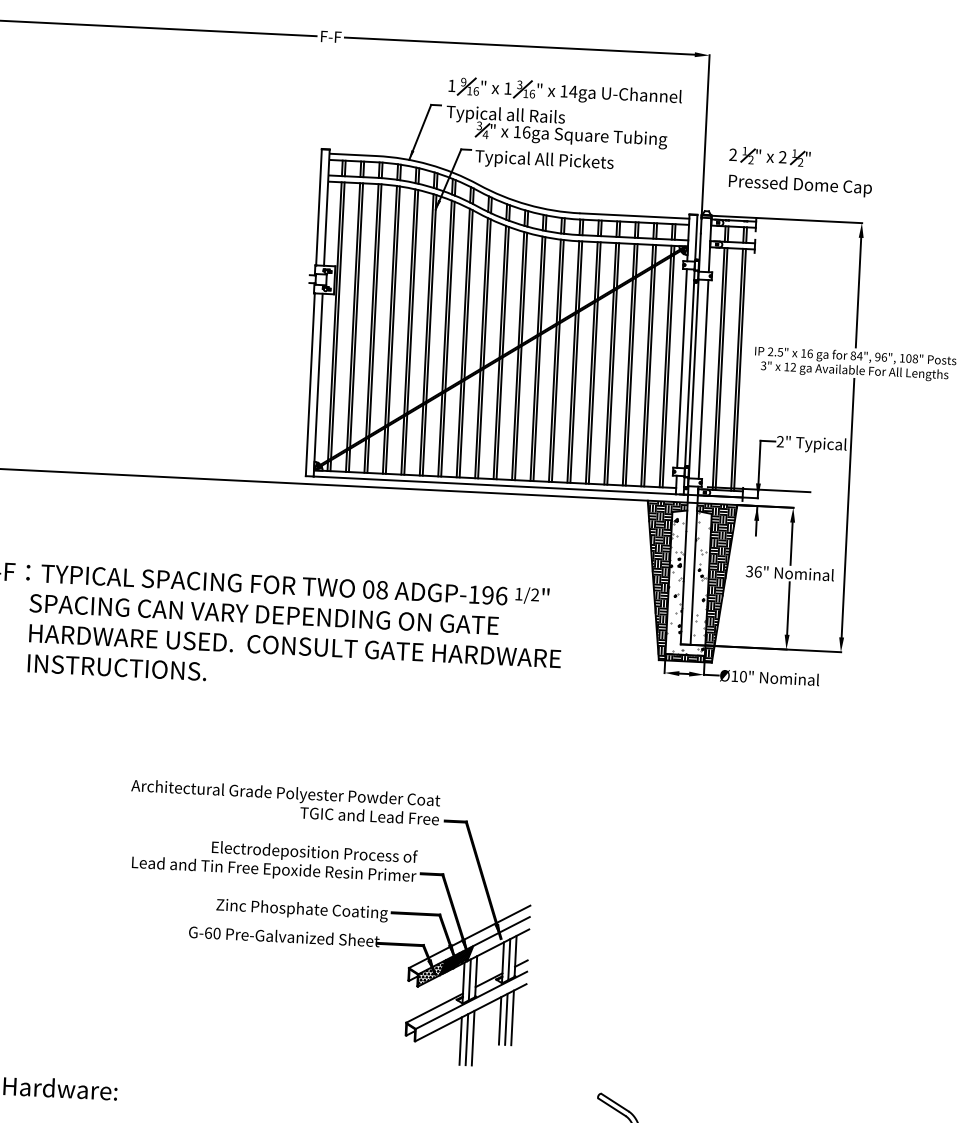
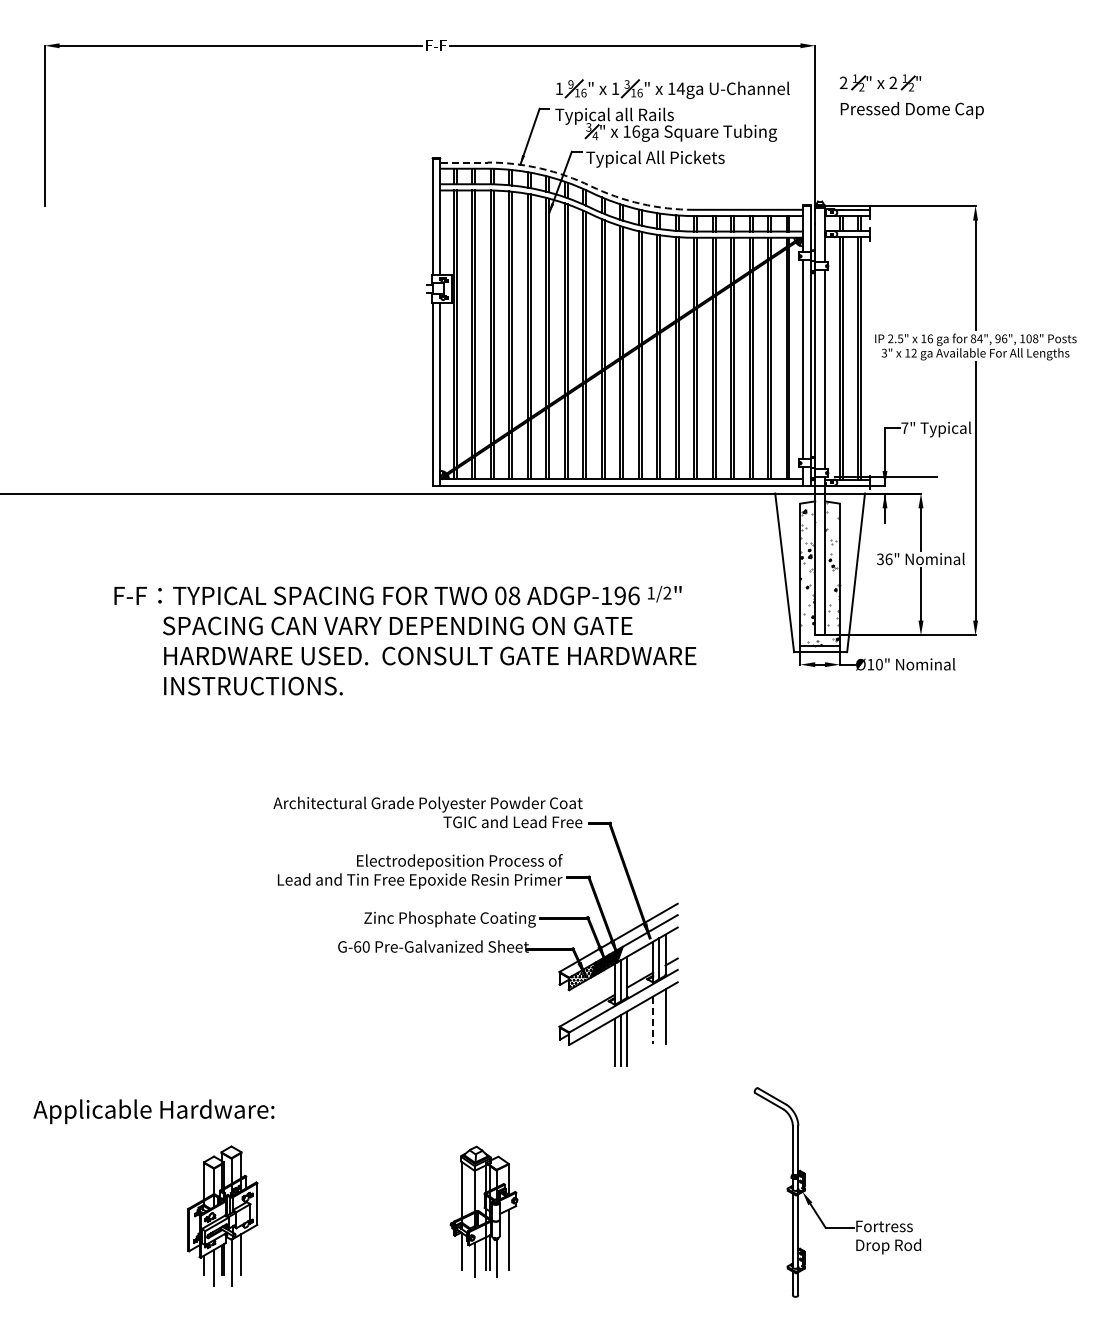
part: (800, 171) -> (911, 96), moved
line: (458, 175) -> (570, 177), solid -> dashed
text: (780, 441) -> (904, 427), 2" -> 7"
hatch: (688, 581) -> (819, 572), removed
line: (506, 1019) -> (659, 1018), removed
line: (500, 1021) -> (653, 1020), solid -> dashed

